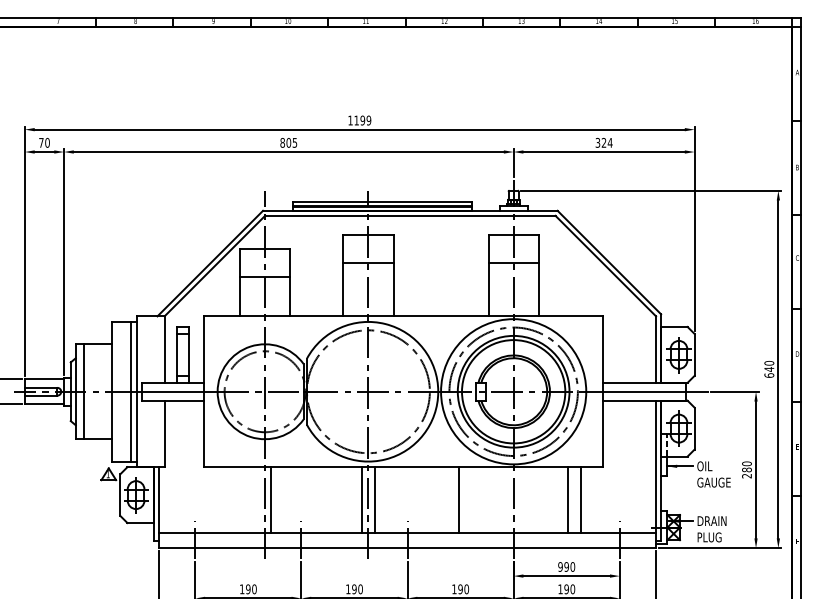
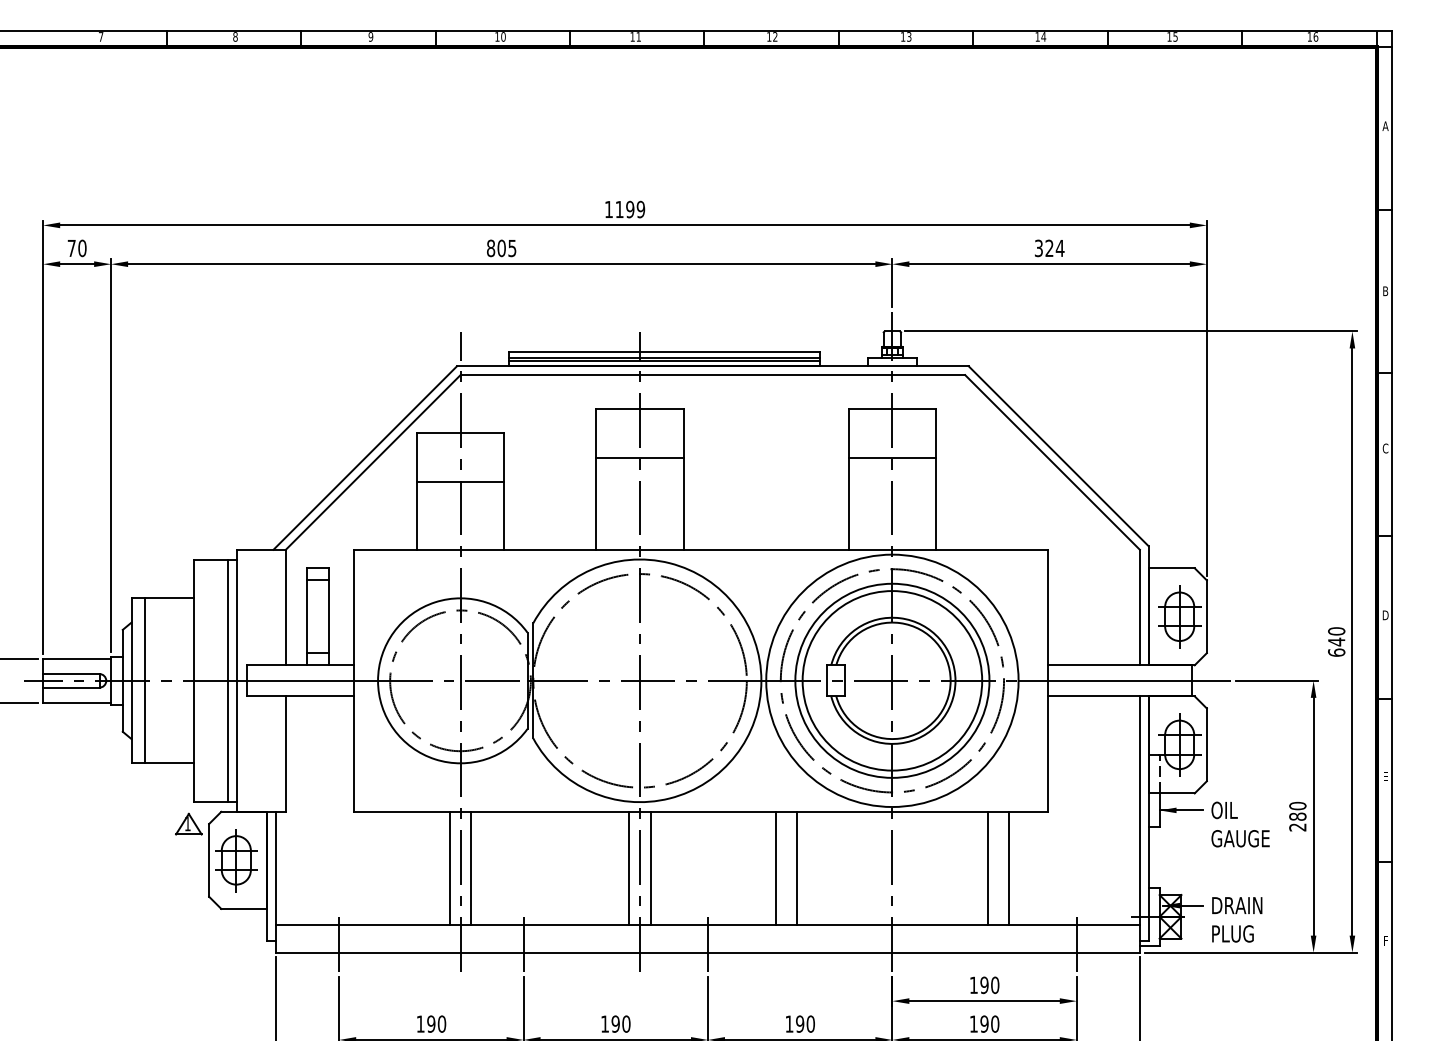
line: (258, 499) -> (449, 868), added
line: (446, 499) -> (775, 868), added
text: (560, 566) -> (973, 984), 990 -> 190

